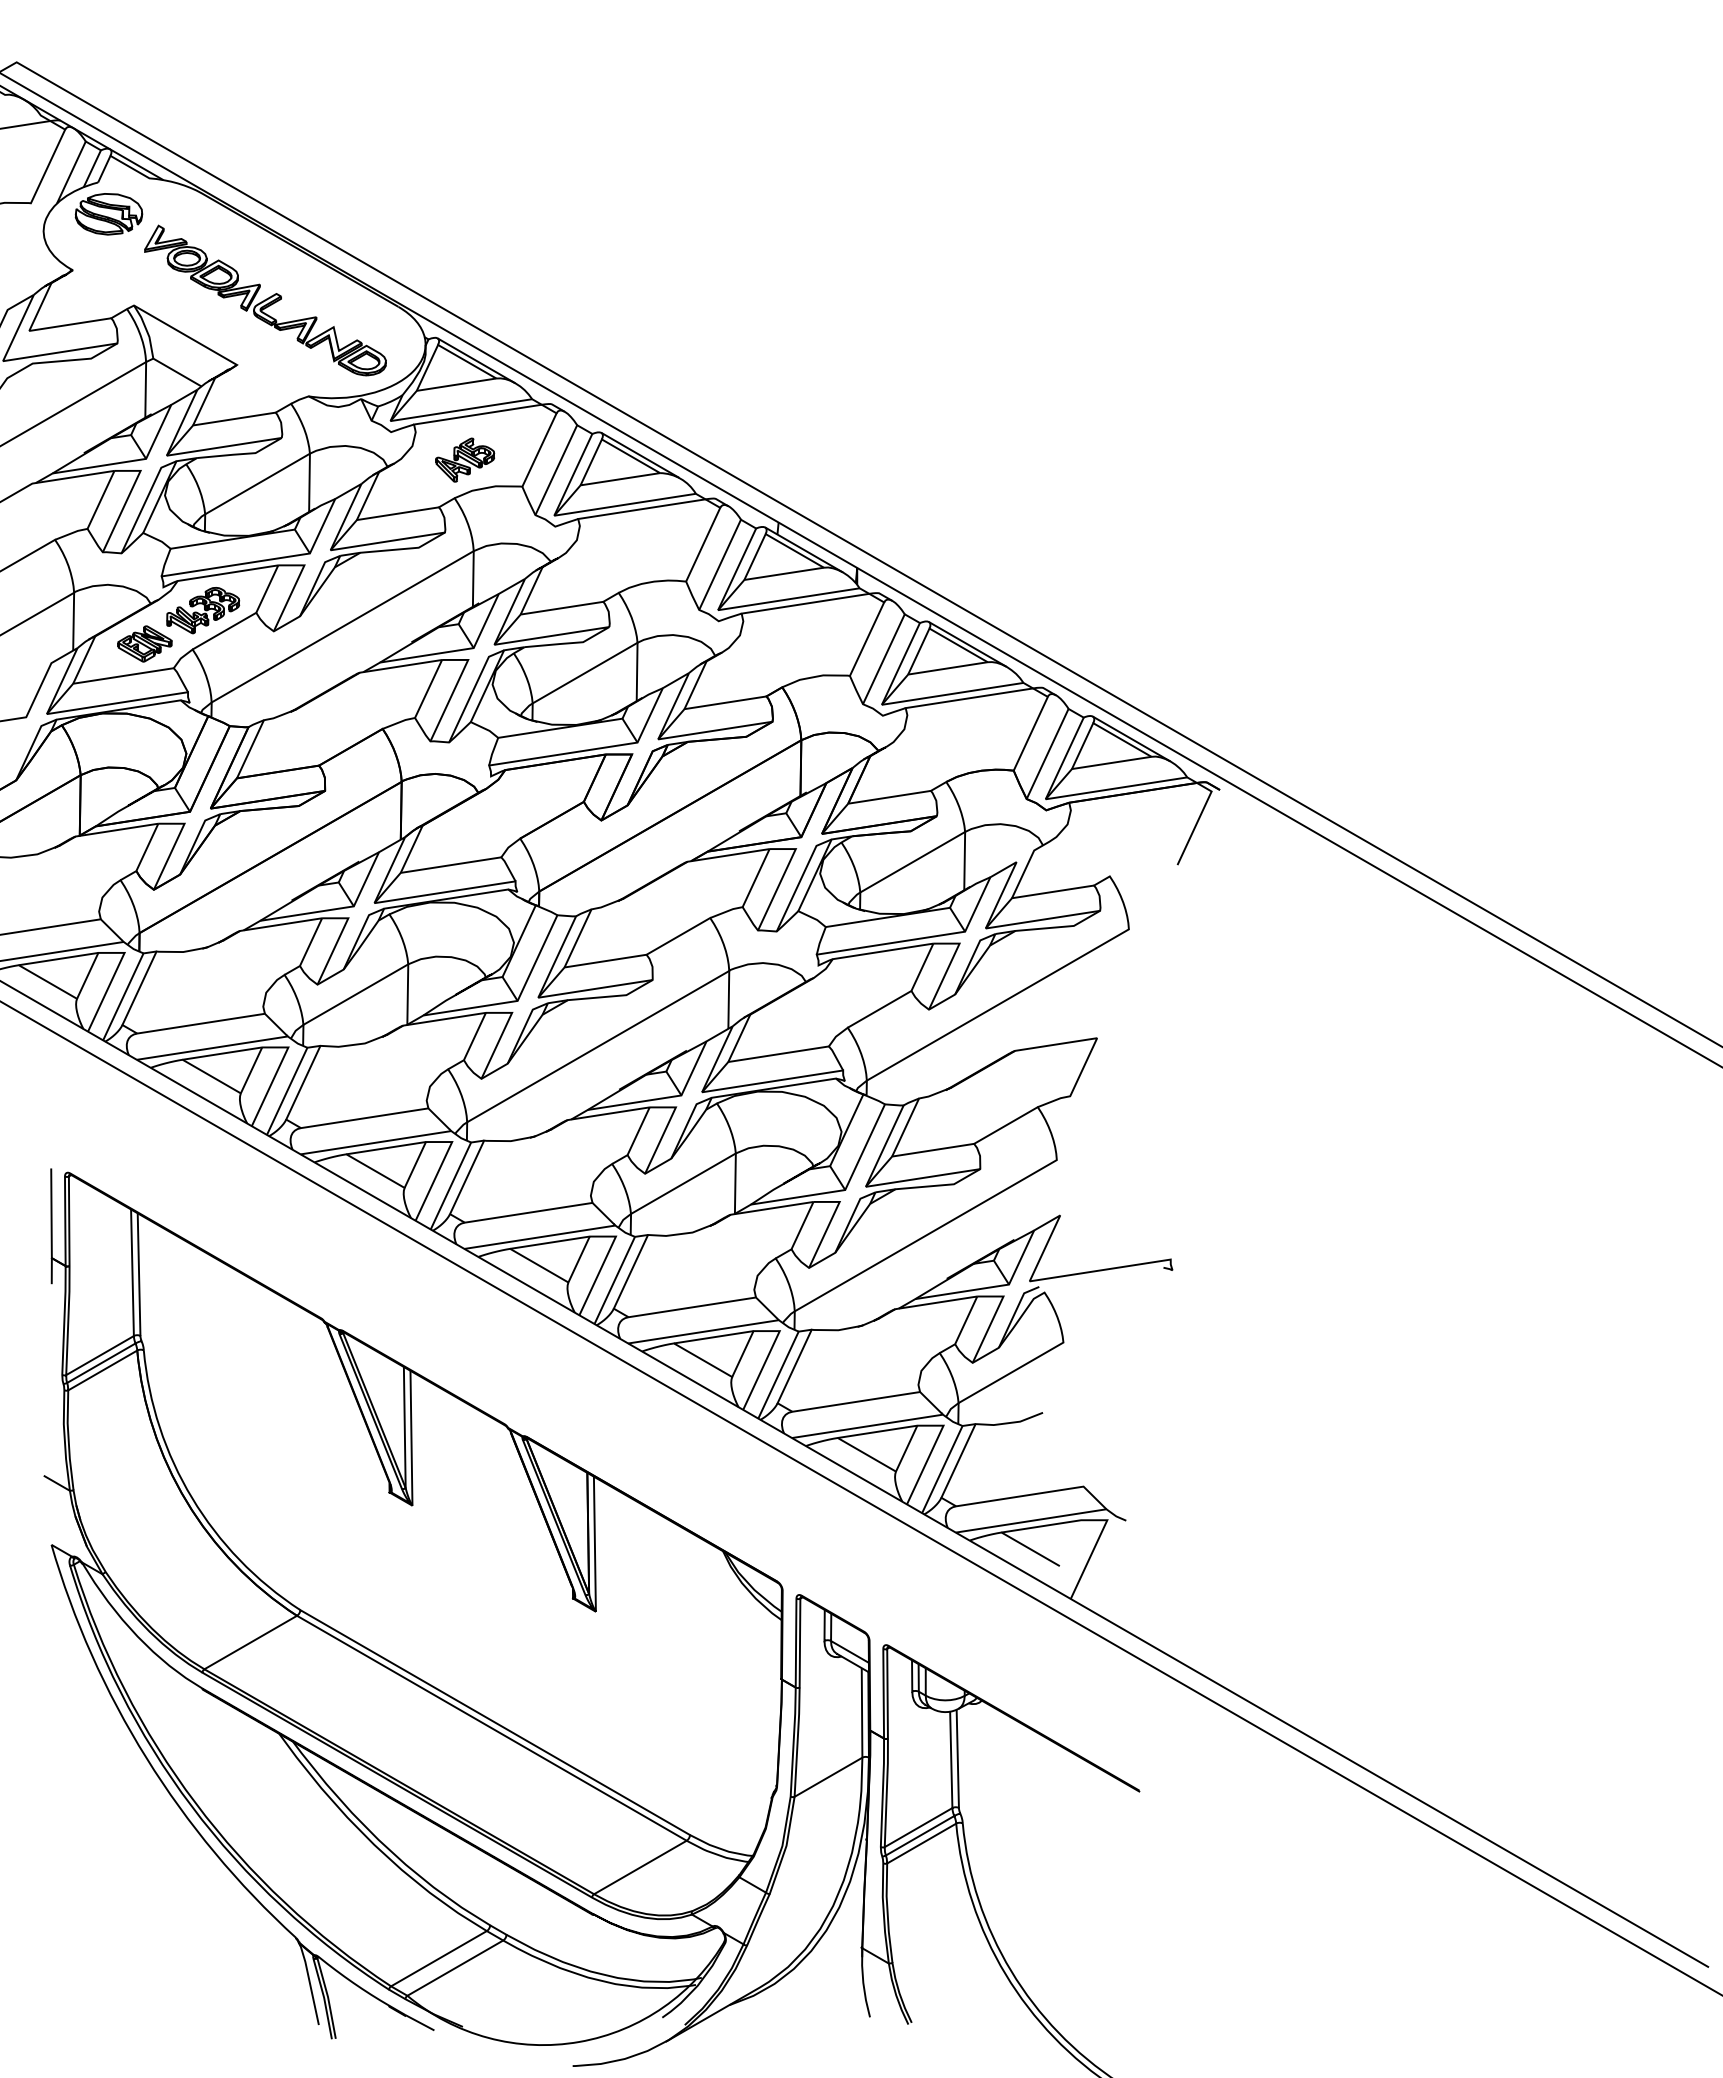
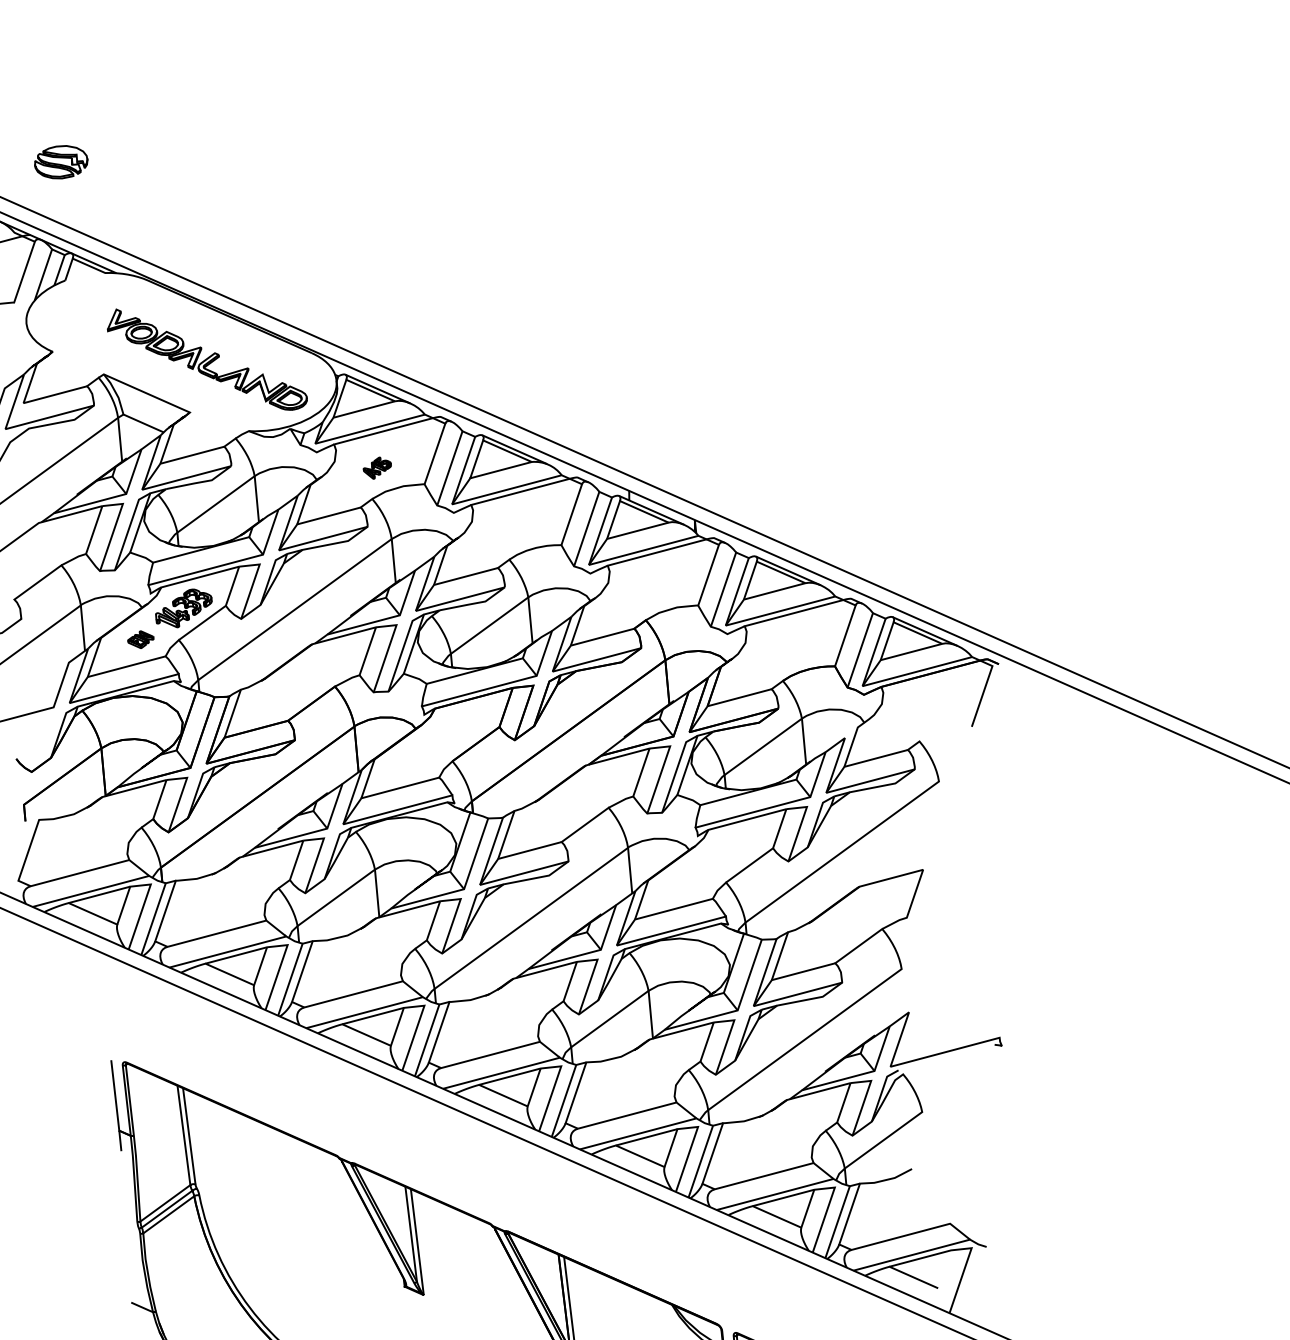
part: (108, 214) -> (60, 162), moved
part: (465, 459) -> (377, 467), size x0.6
part: (144, 643) -> (140, 639), size x0.6

